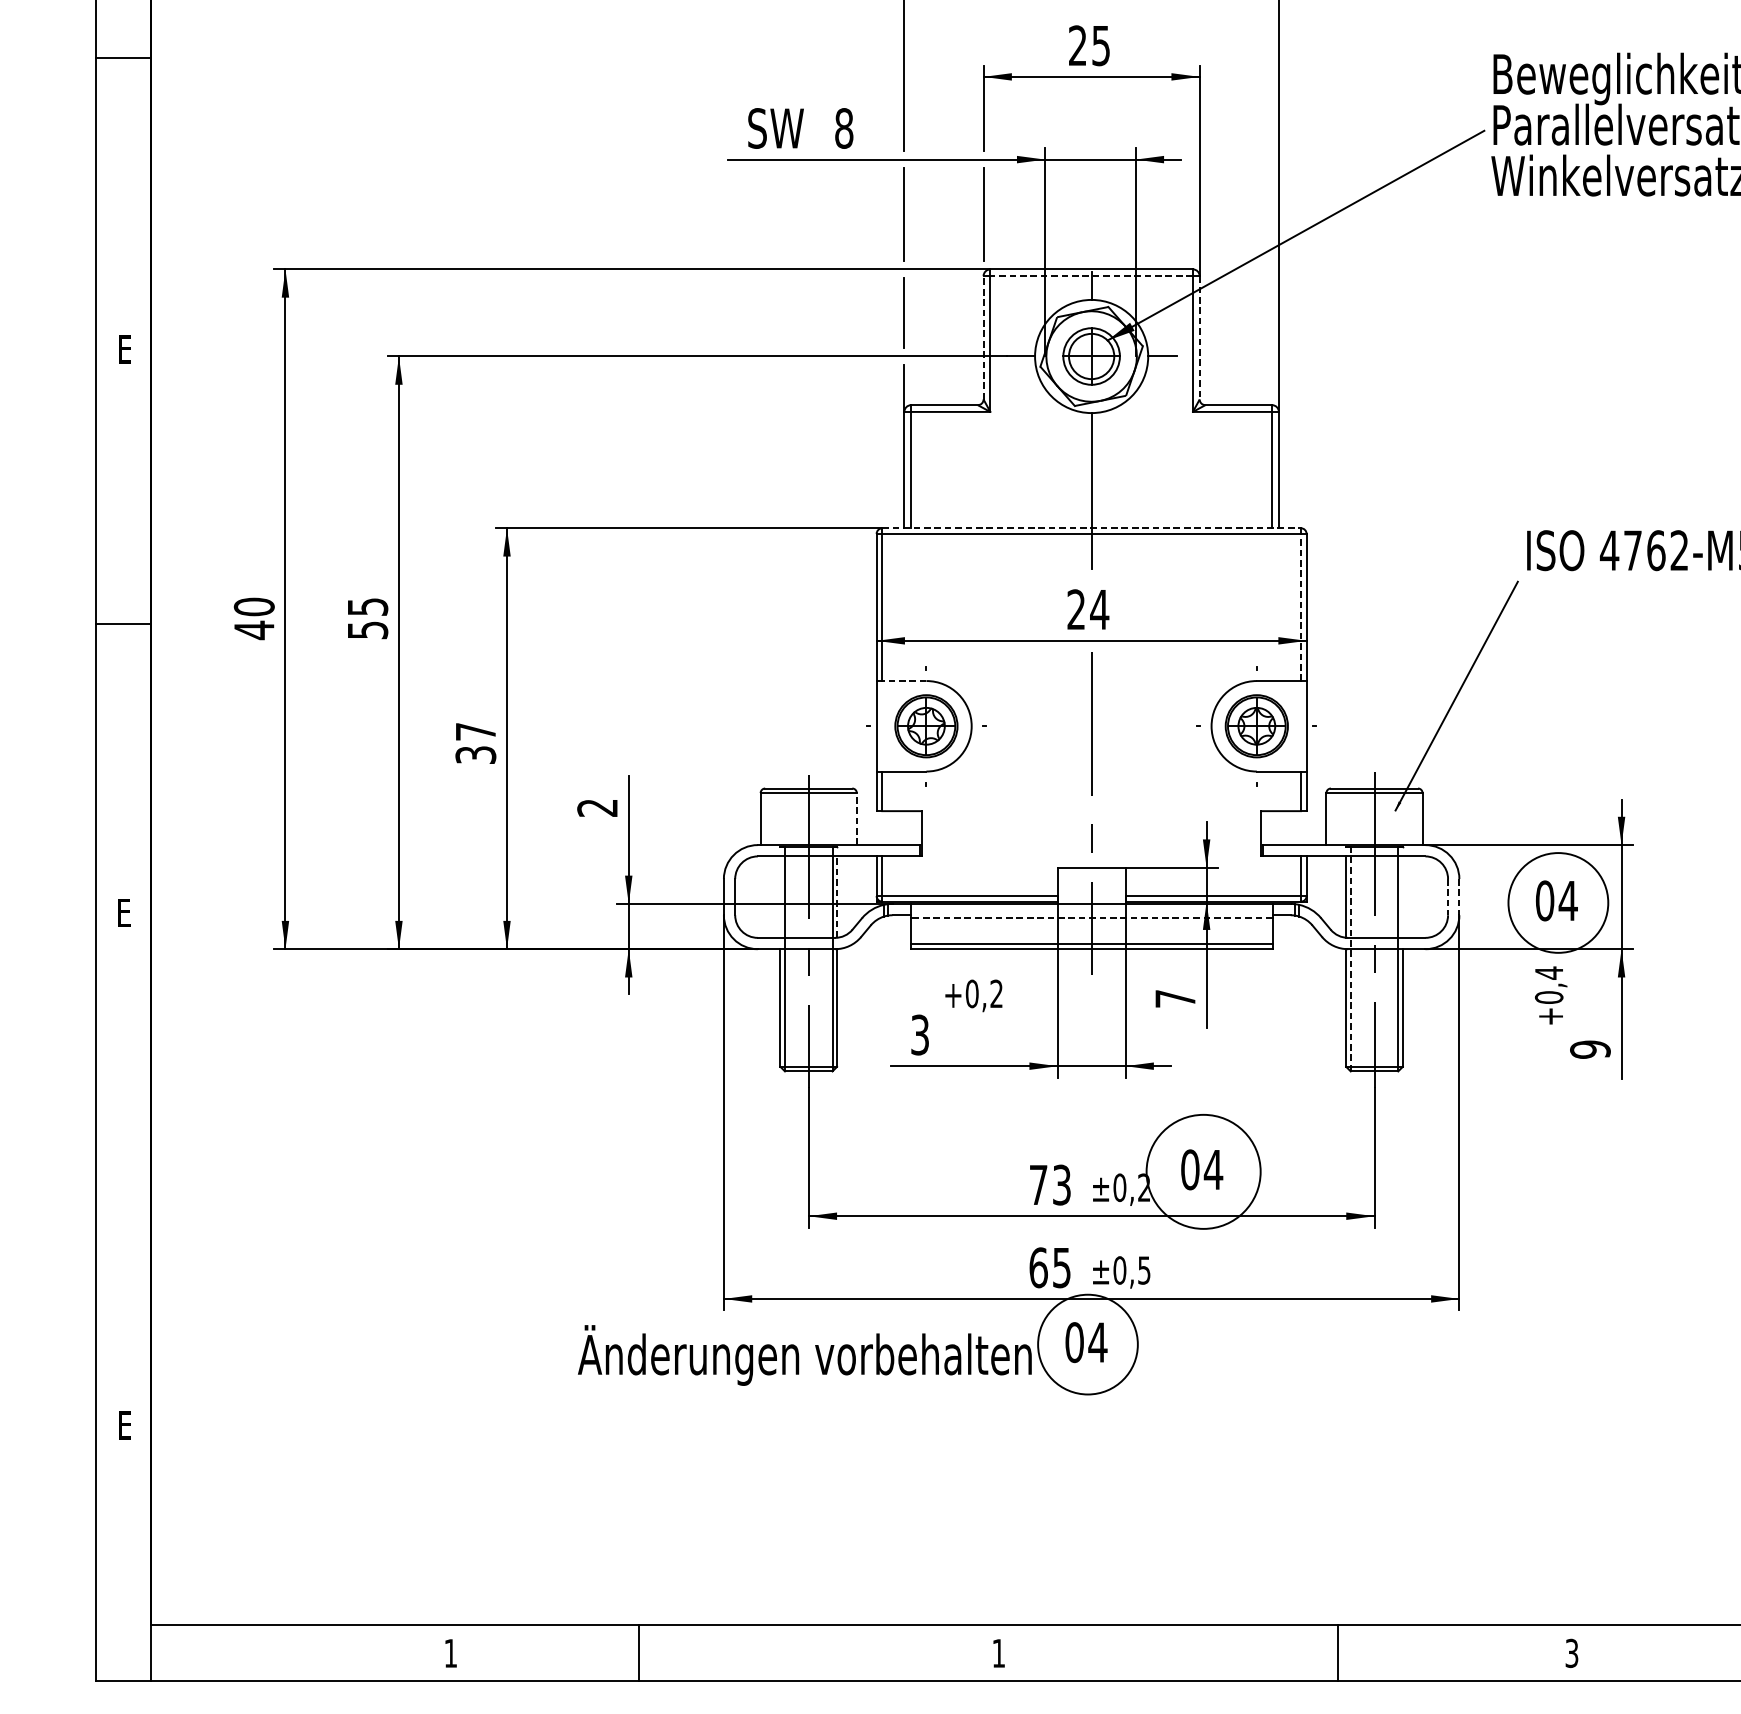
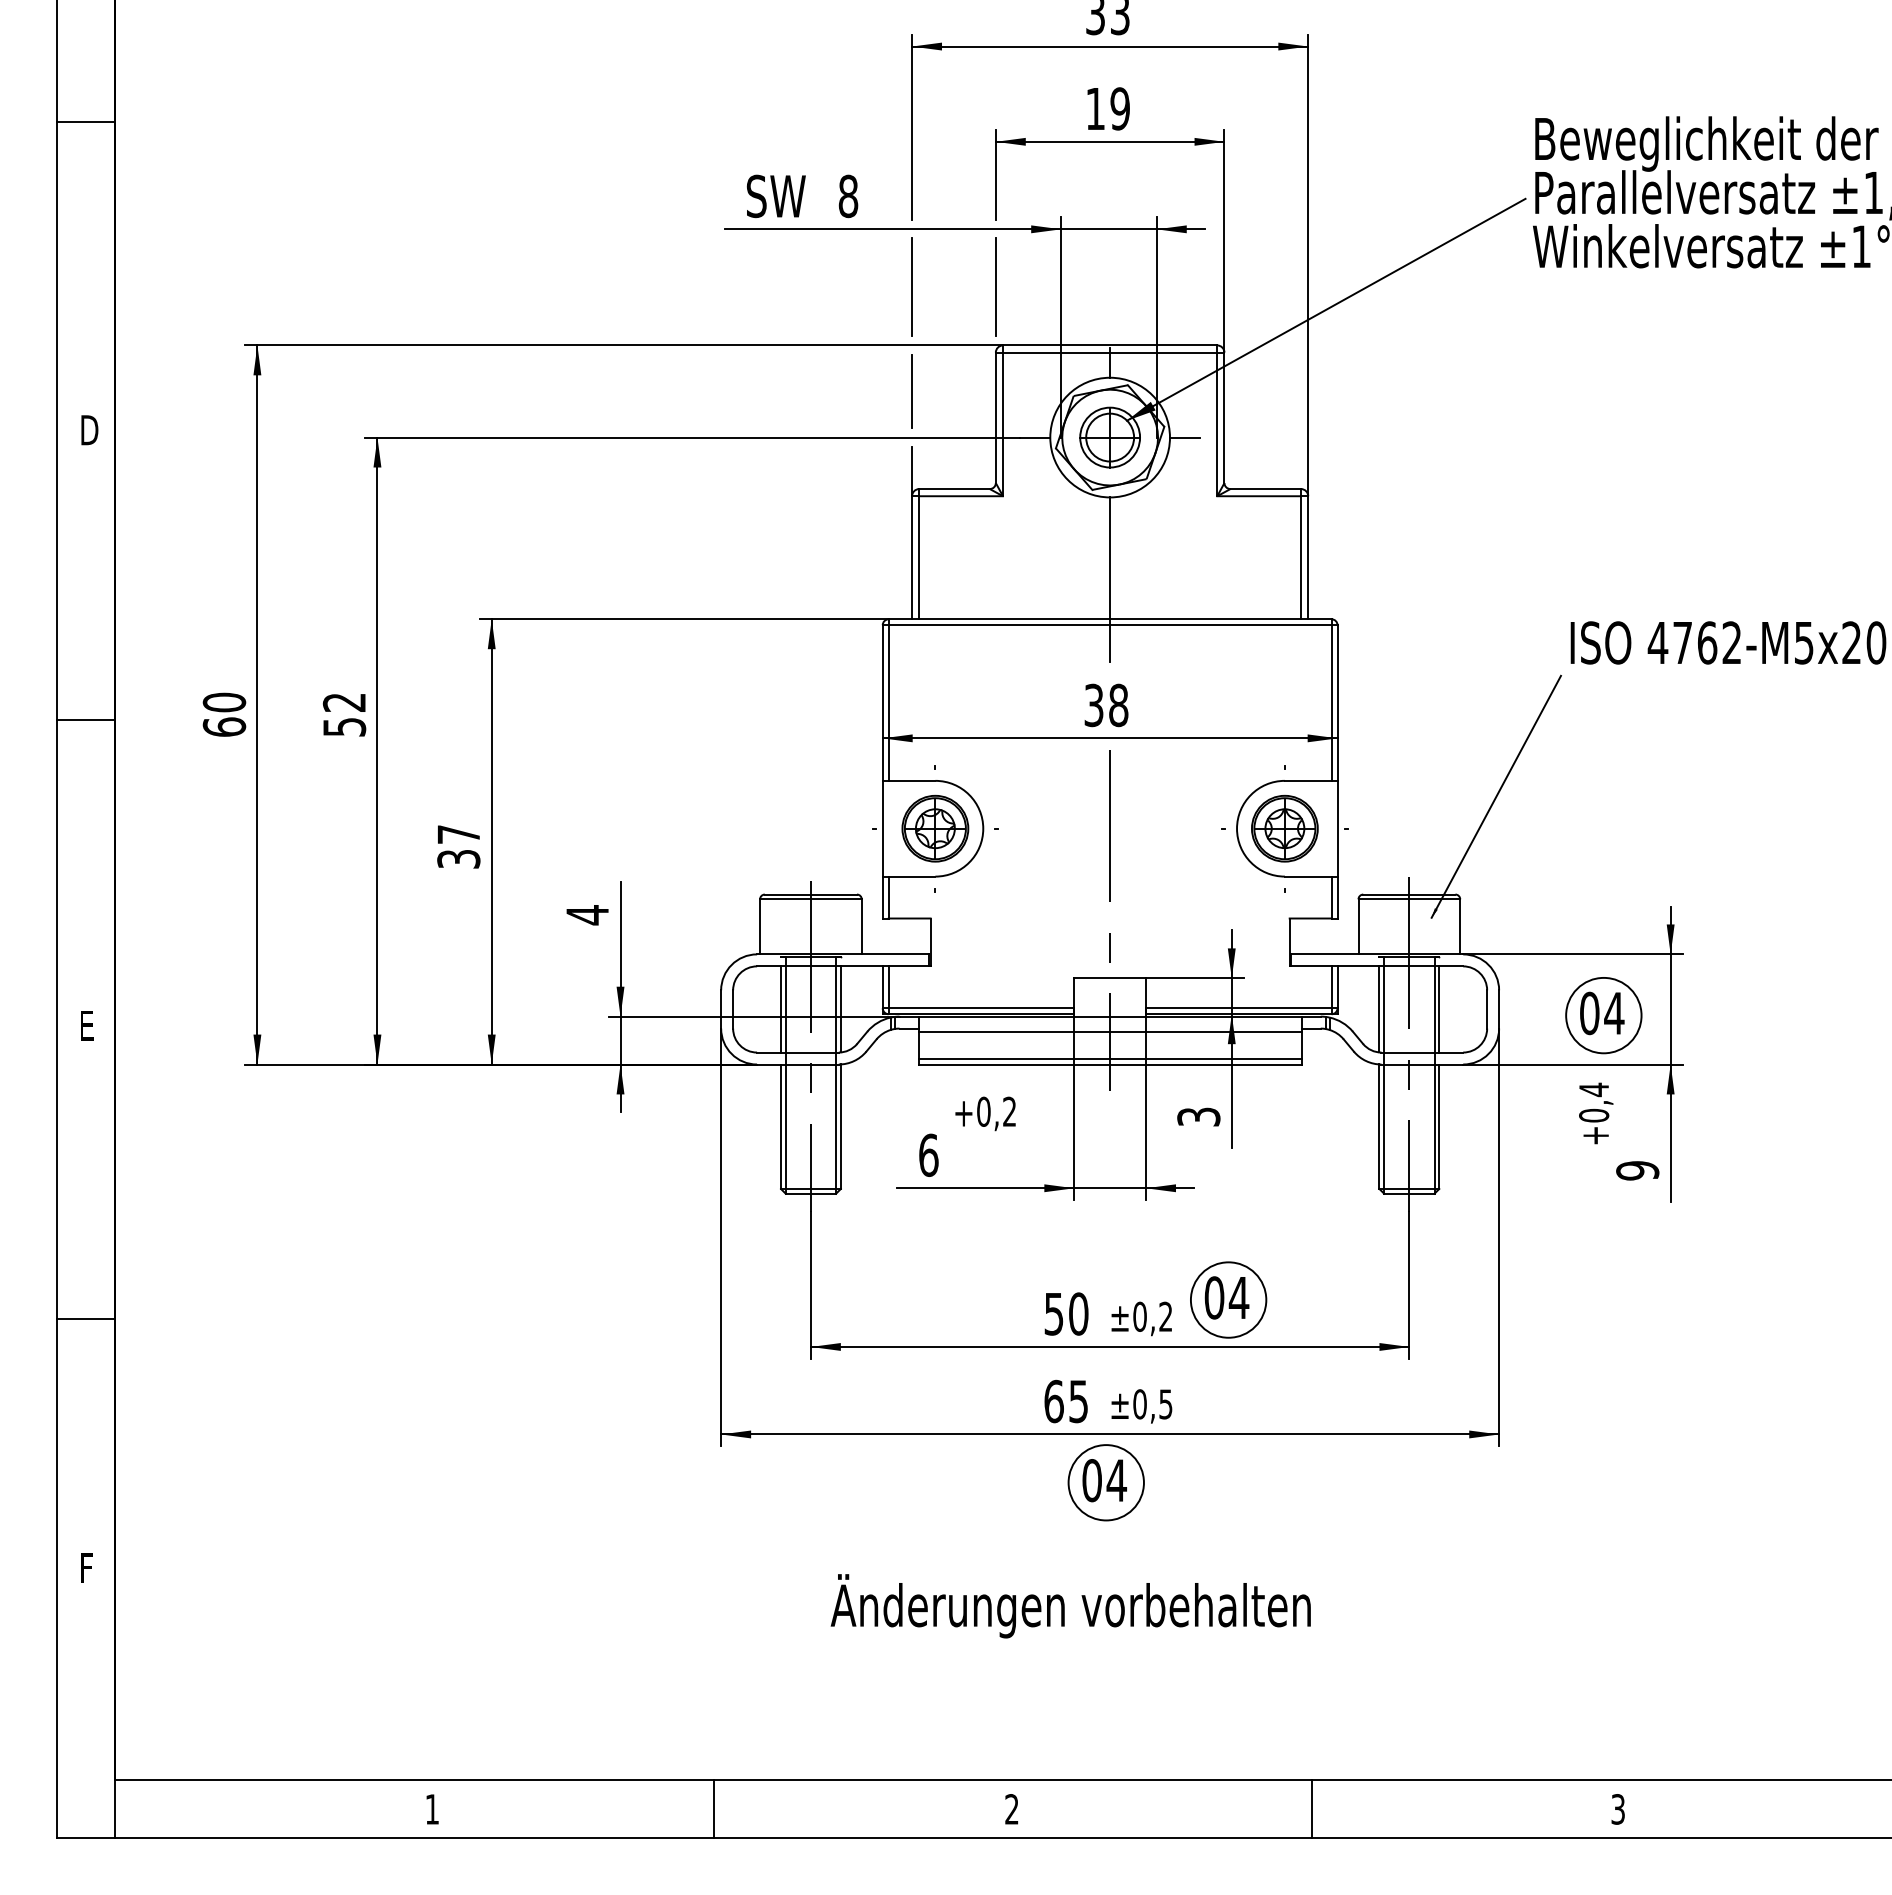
text: (1089, 45) -> (1107, 108), 25 -> 19
line: (1091, 276) -> (1109, 352), dashed -> solid
line: (983, 337) -> (995, 417), dashed -> solid
line: (1199, 338) -> (1224, 418), dashed -> solid
text: (126, 349) -> (89, 430), E -> D
line: (1091, 528) -> (1110, 619), dashed -> solid
text: (367, 606) -> (344, 702), 55 -> 52
line: (1300, 607) -> (1331, 703), dashed -> solid
text: (1088, 609) -> (1106, 705), 24 -> 38
text: (254, 630) -> (224, 727), 40 -> 60
line: (903, 680) -> (911, 780), dashed -> solid
text: (597, 808) -> (587, 915), 2 -> 4
line: (856, 818) -> (861, 926), dashed -> solid
line: (836, 896) -> (840, 1008), dashed -> solid
line: (780, 897) -> (781, 1009), added
line: (1403, 897) -> (1439, 1009), added
line: (1448, 897) -> (1487, 1009), dashed -> solid
line: (1459, 897) -> (1499, 1009), dashed -> solid
circle: (1558, 902) -> (1603, 1015), size x0.71
line: (1091, 917) -> (1109, 1031), dashed -> solid
line: (1351, 958) -> (1384, 1074), dashed -> solid
text: (1175, 998) -> (1198, 1116), 7 -> 3
text: (919, 1034) -> (928, 1154), 3 -> 6
circle: (1203, 1171) -> (1228, 1299), size x0.62
text: (1050, 1184) -> (1066, 1313), 73 -> 50
line: (122, 1189) -> (85, 1318), added
circle: (1087, 1344) -> (1105, 1482), size x0.71
text: (804, 1355) -> (1070, 1606), moved
text: (125, 1424) -> (88, 1567), E -> F
line: (639, 1652) -> (713, 1808), moved
line: (1337, 1652) -> (1312, 1808), moved
text: (998, 1653) -> (1011, 1809), 1 -> 2

